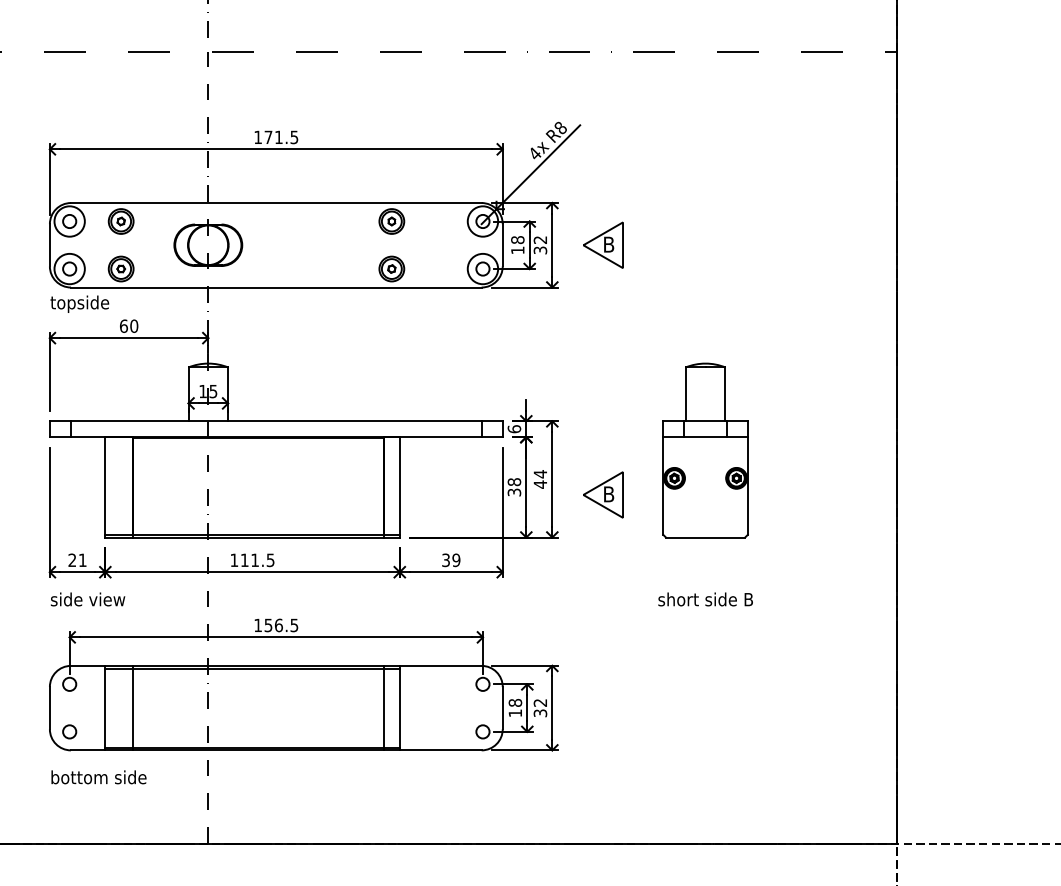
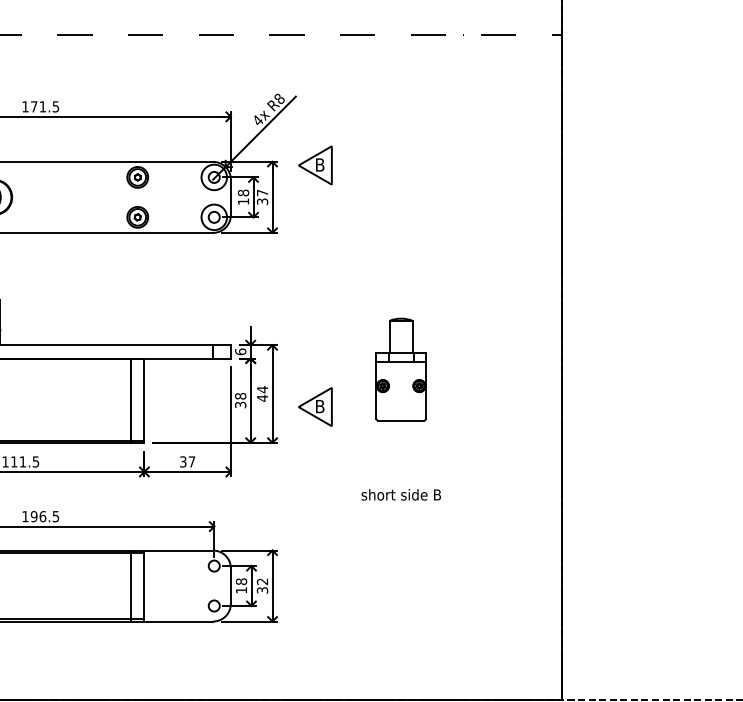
text: (539, 239) -> (261, 192), 32 -> 37
part: (603, 244) -> (315, 164), moved
part: (705, 450) -> (401, 369), size x0.7
text: (456, 560) -> (192, 462), 39 -> 37
text: (268, 624) -> (34, 515), 156.5 -> 196.5

